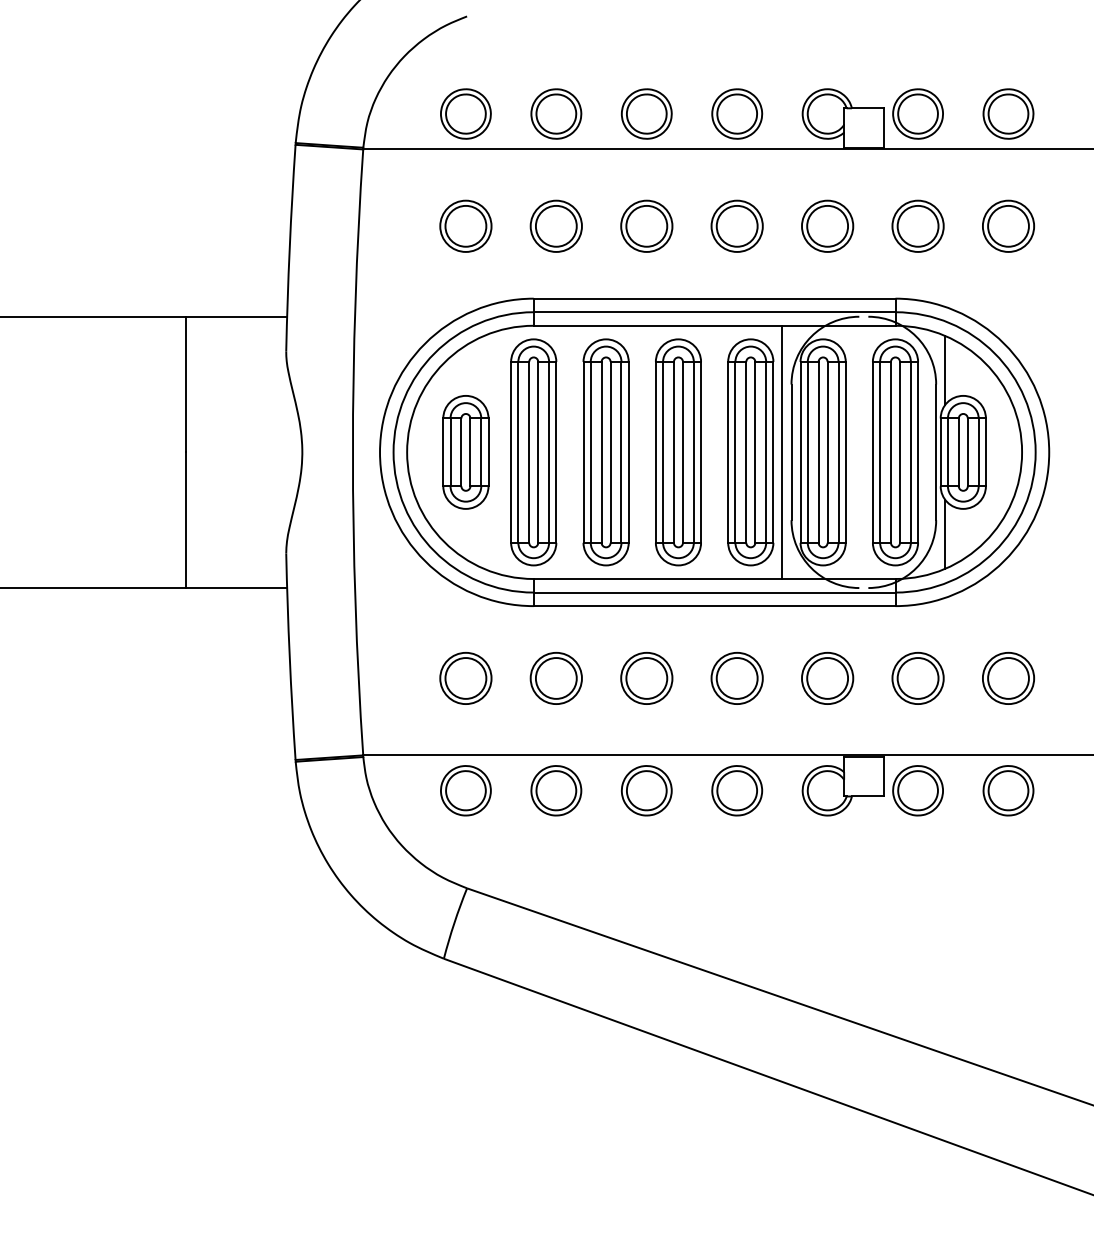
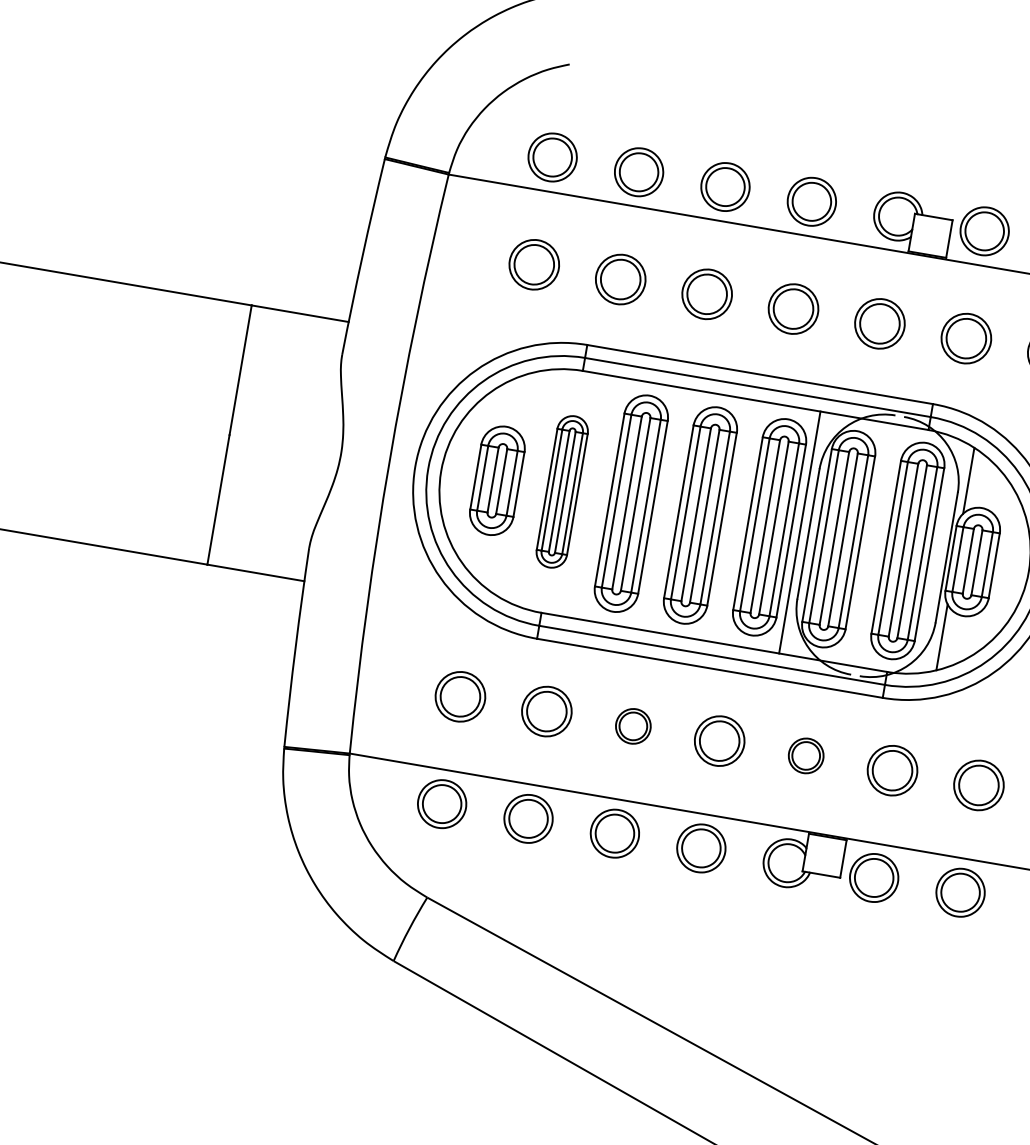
part: (533, 452) -> (561, 491), size x0.7
part: (646, 678) -> (633, 726), size x0.7
part: (827, 678) -> (805, 755), size x0.7

